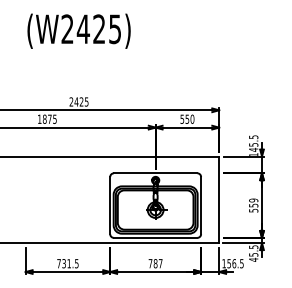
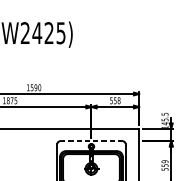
text: (78, 101) -> (33, 87), 2425 -> 1590
text: (192, 119) -> (119, 100), 550 -> 558
line: (155, 173) -> (91, 141), solid -> dashed

